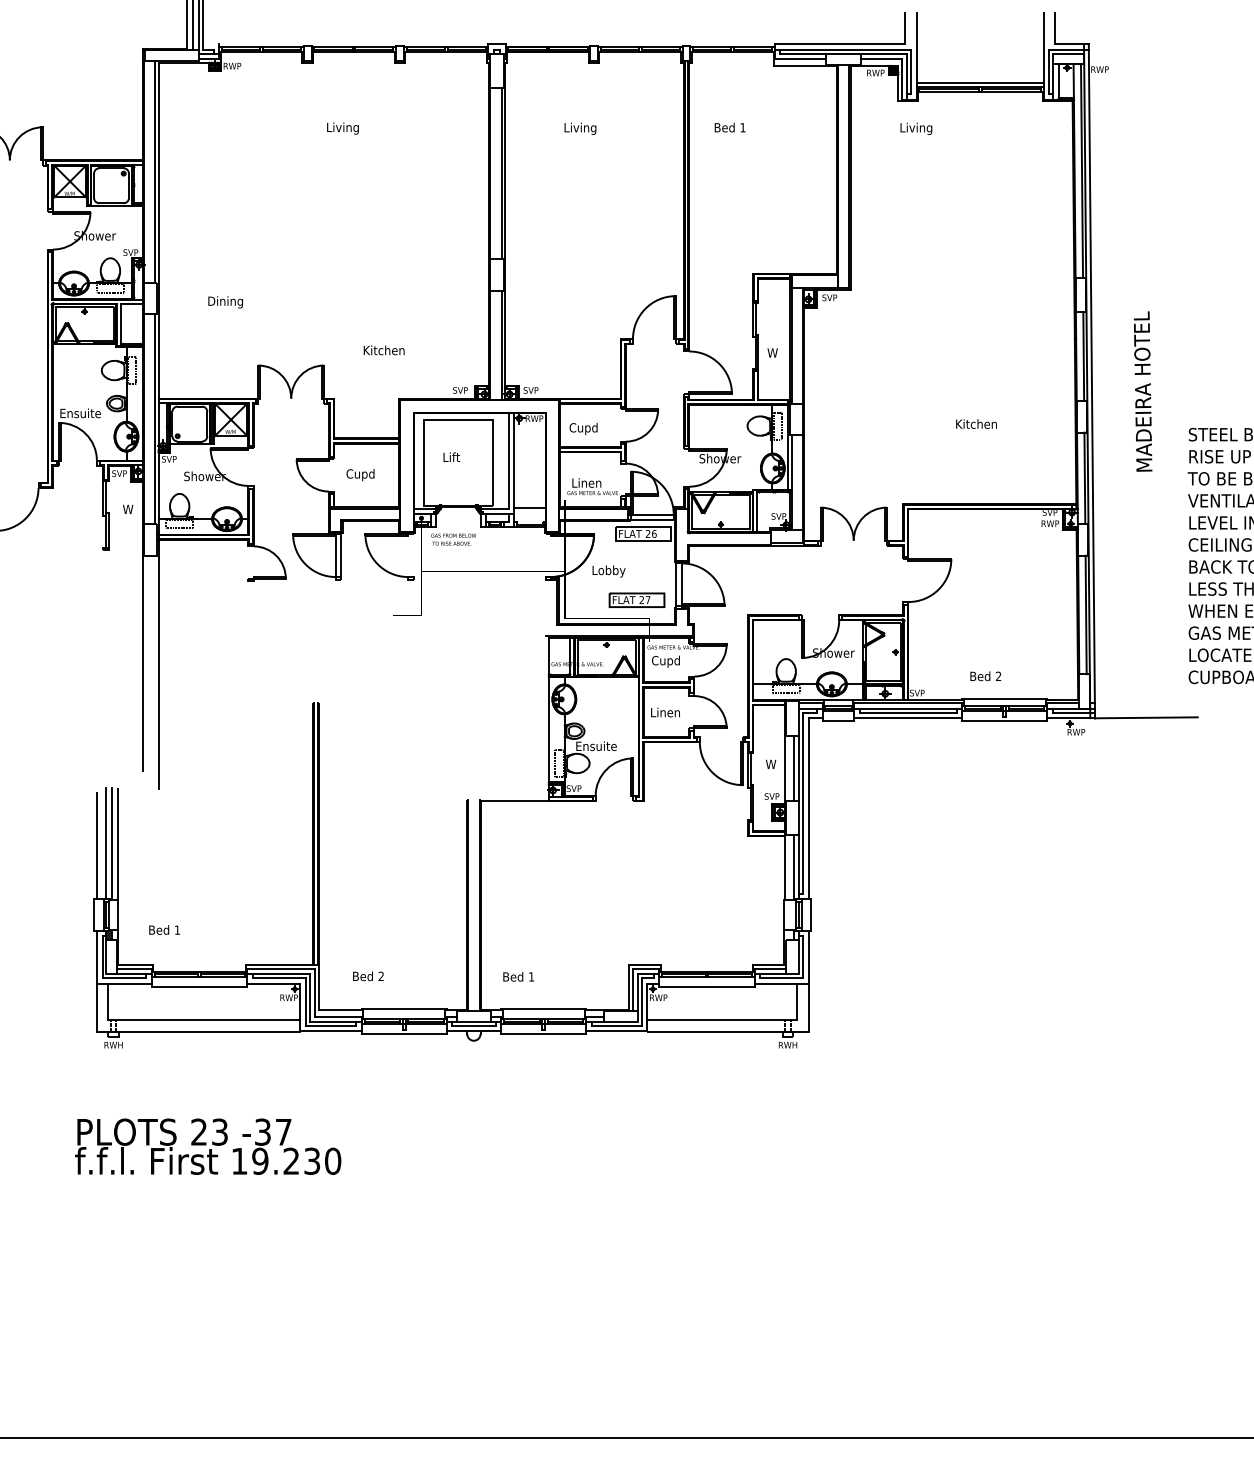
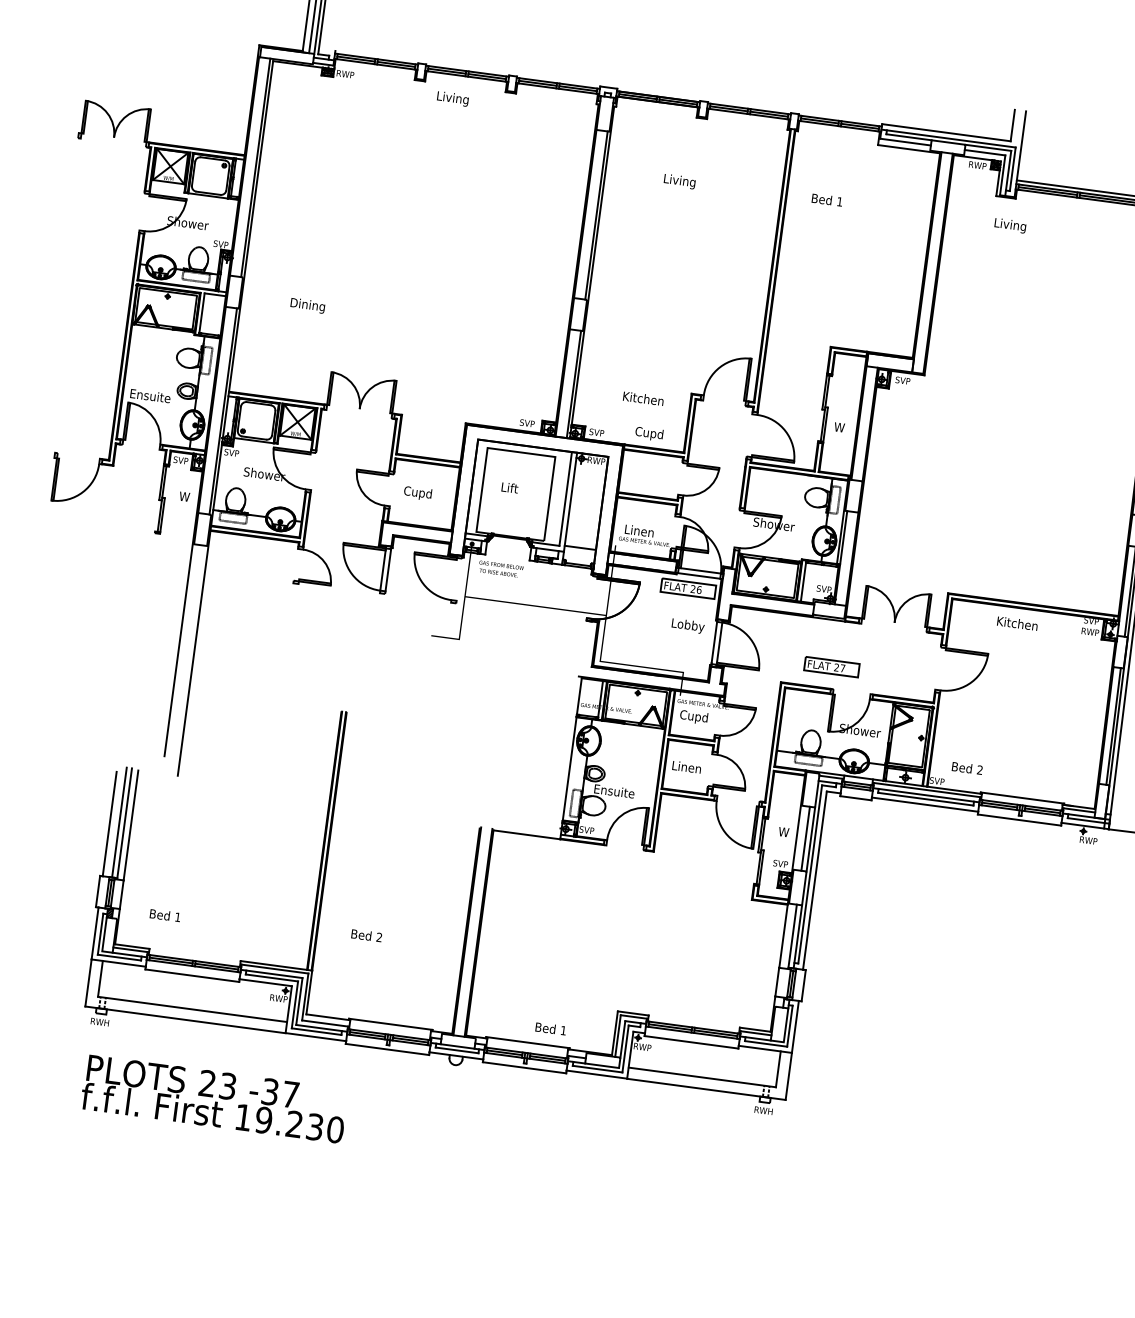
text: (342, 128) -> (452, 98), moved
text: (383, 350) -> (642, 398), moved
text: (976, 423) -> (1017, 623), moved
text: (583, 428) -> (649, 433), moved
text: (608, 571) -> (687, 626), moved
part: (636, 599) -> (831, 666), moved
text: (985, 676) -> (967, 768), moved
text: (368, 976) -> (366, 935), moved
text: (518, 976) -> (550, 1028), moved
text: (208, 1146) -> (214, 1098), moved

